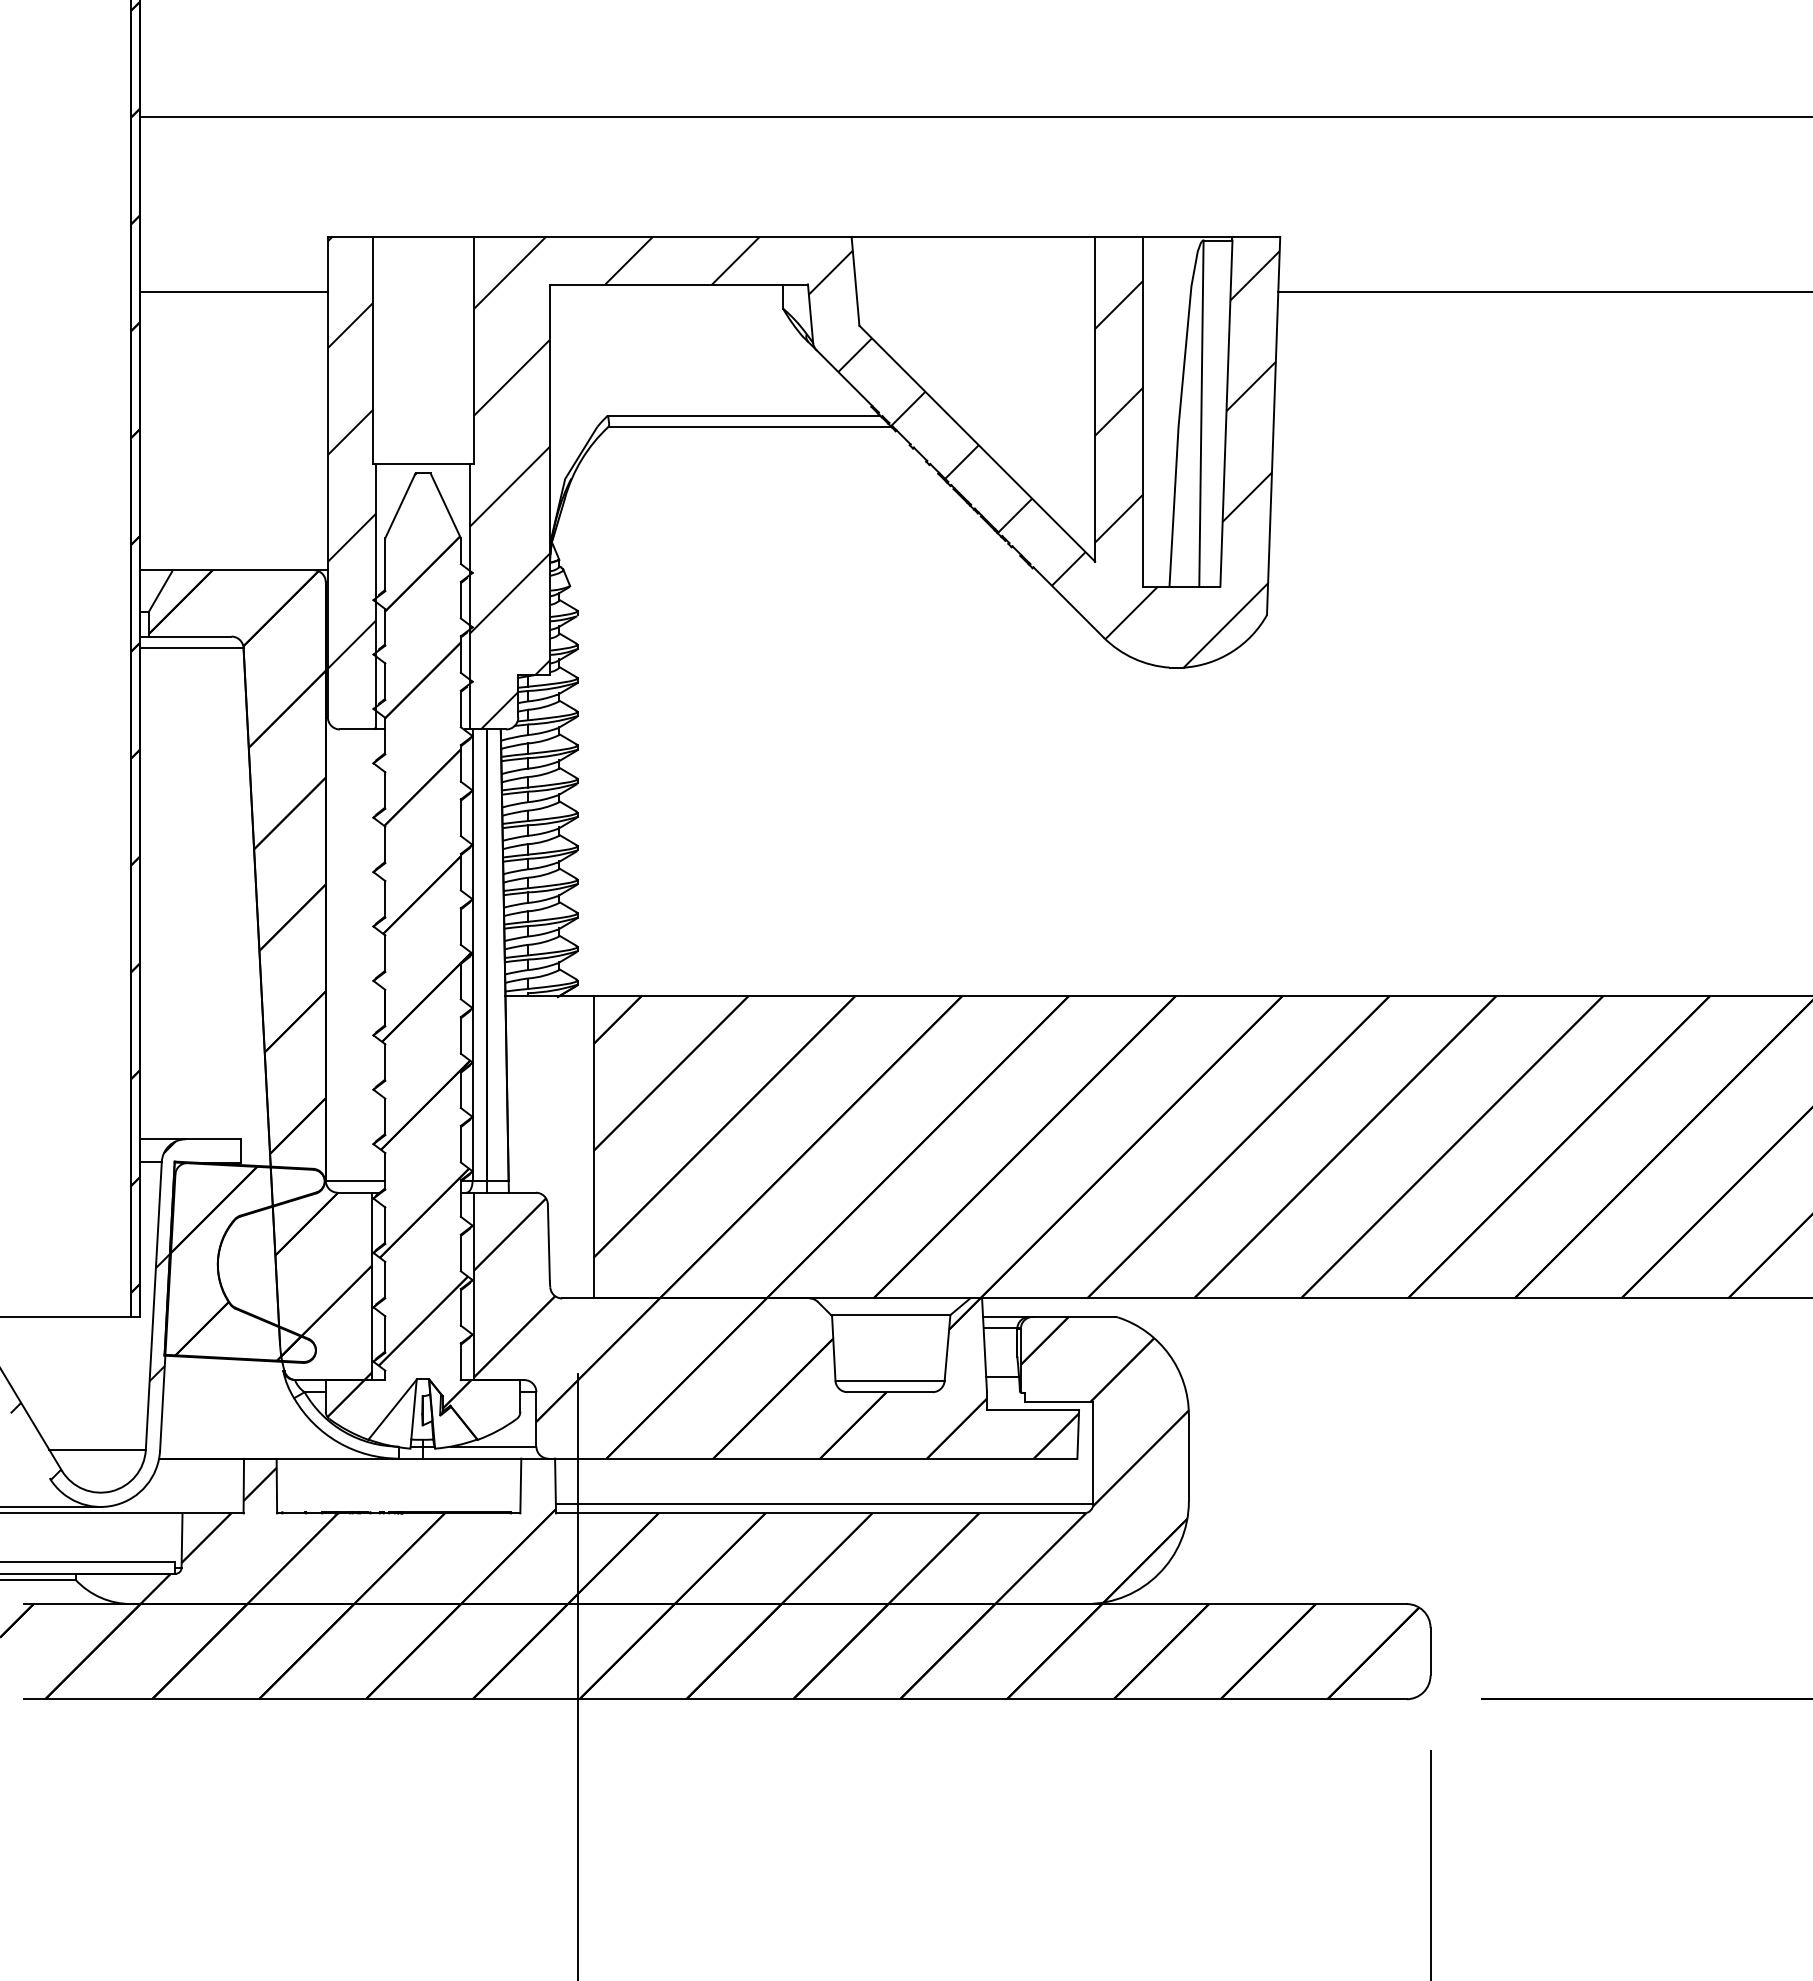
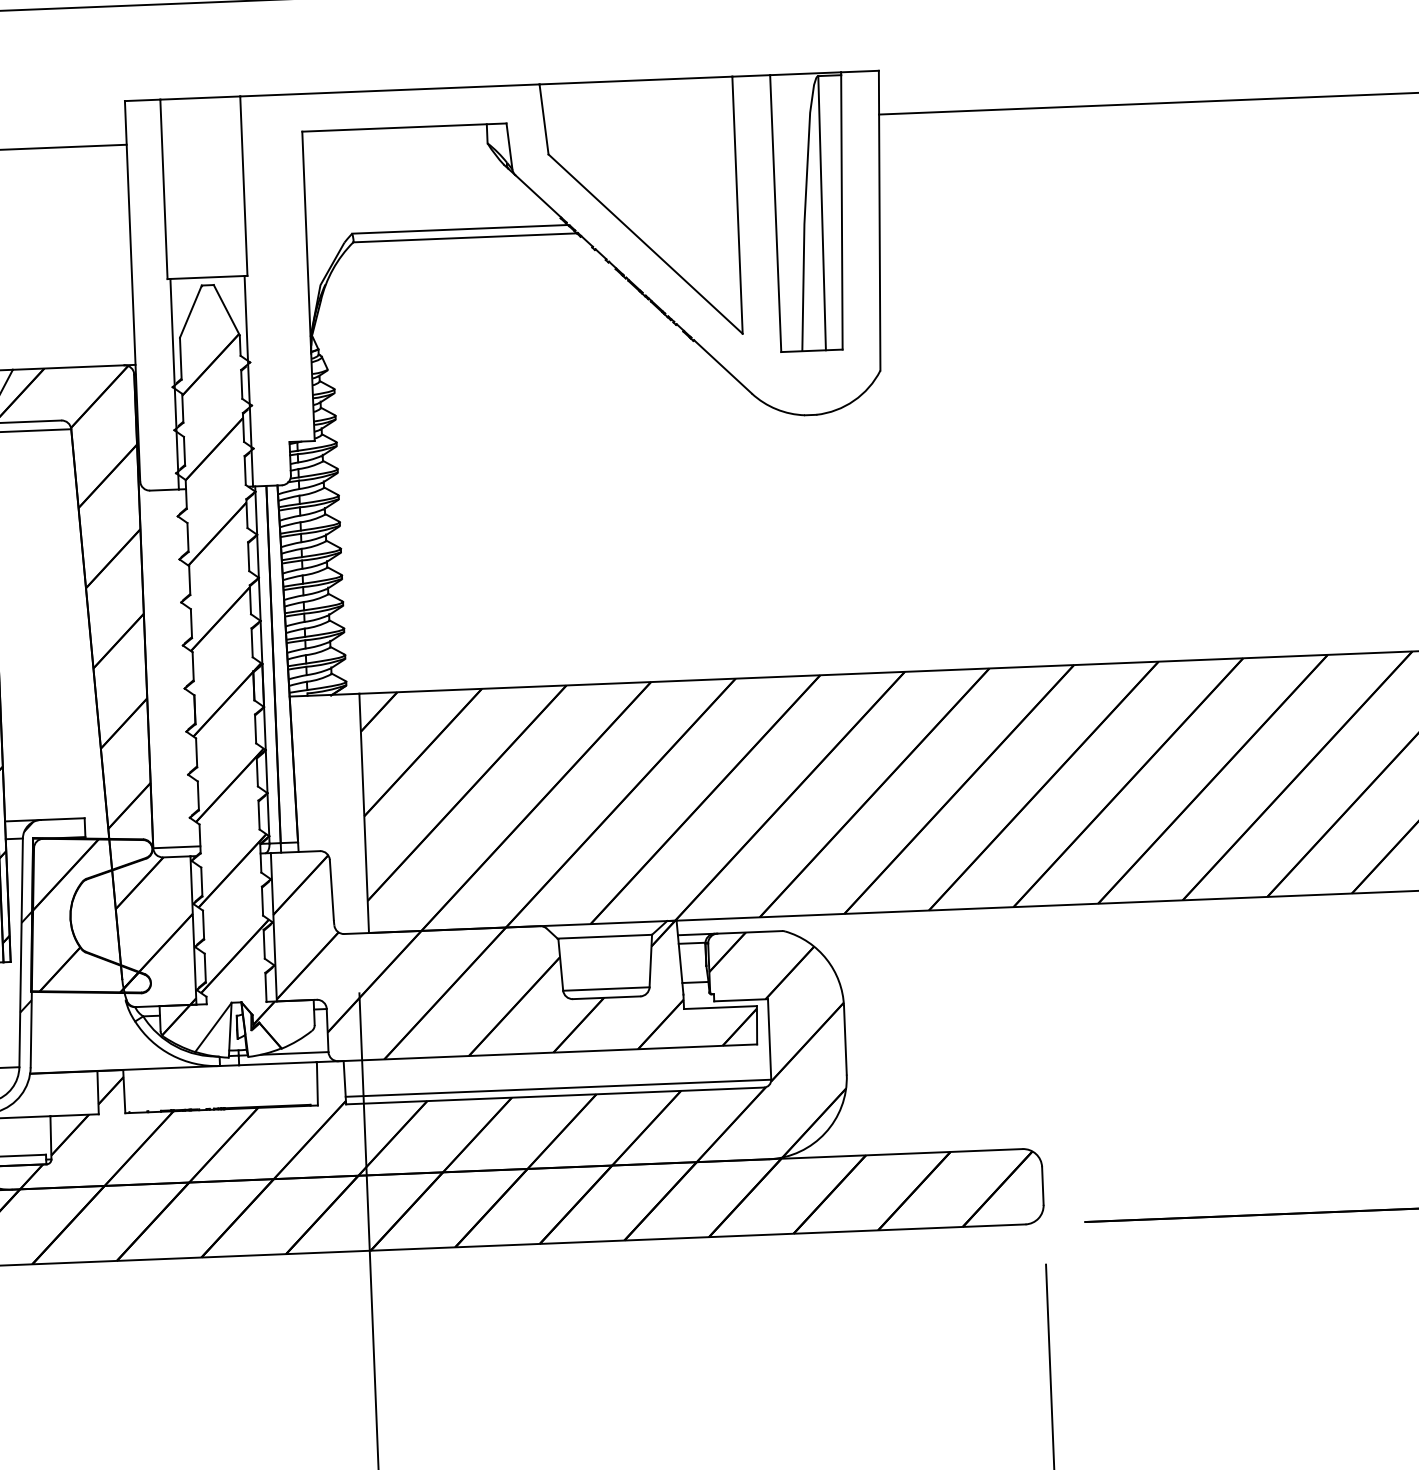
hatch: (351, 482) -> (151, 294), removed
hatch: (874, 482) -> (565, 278), removed

